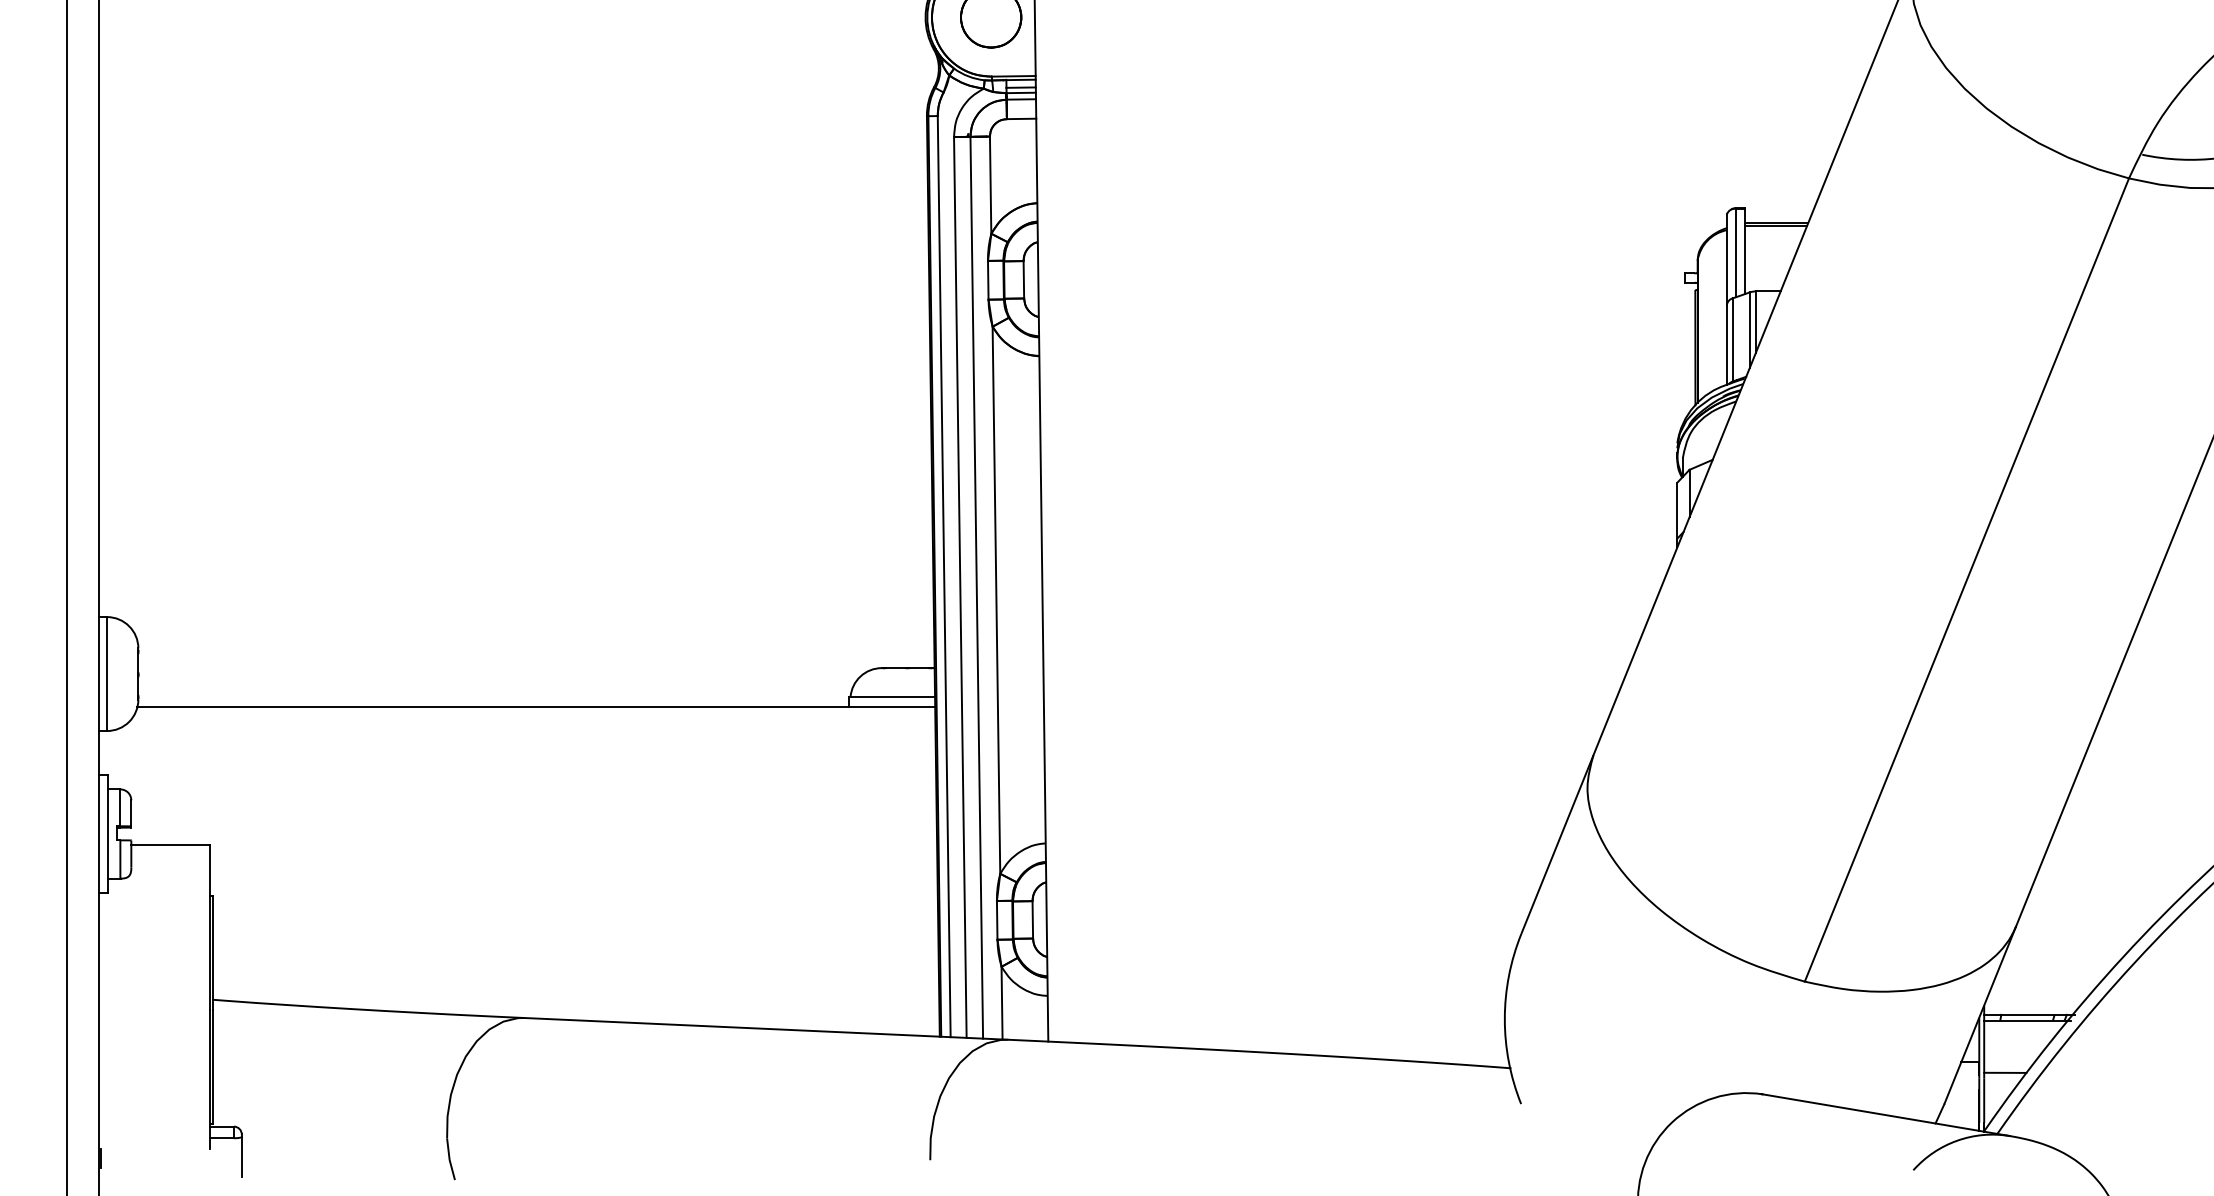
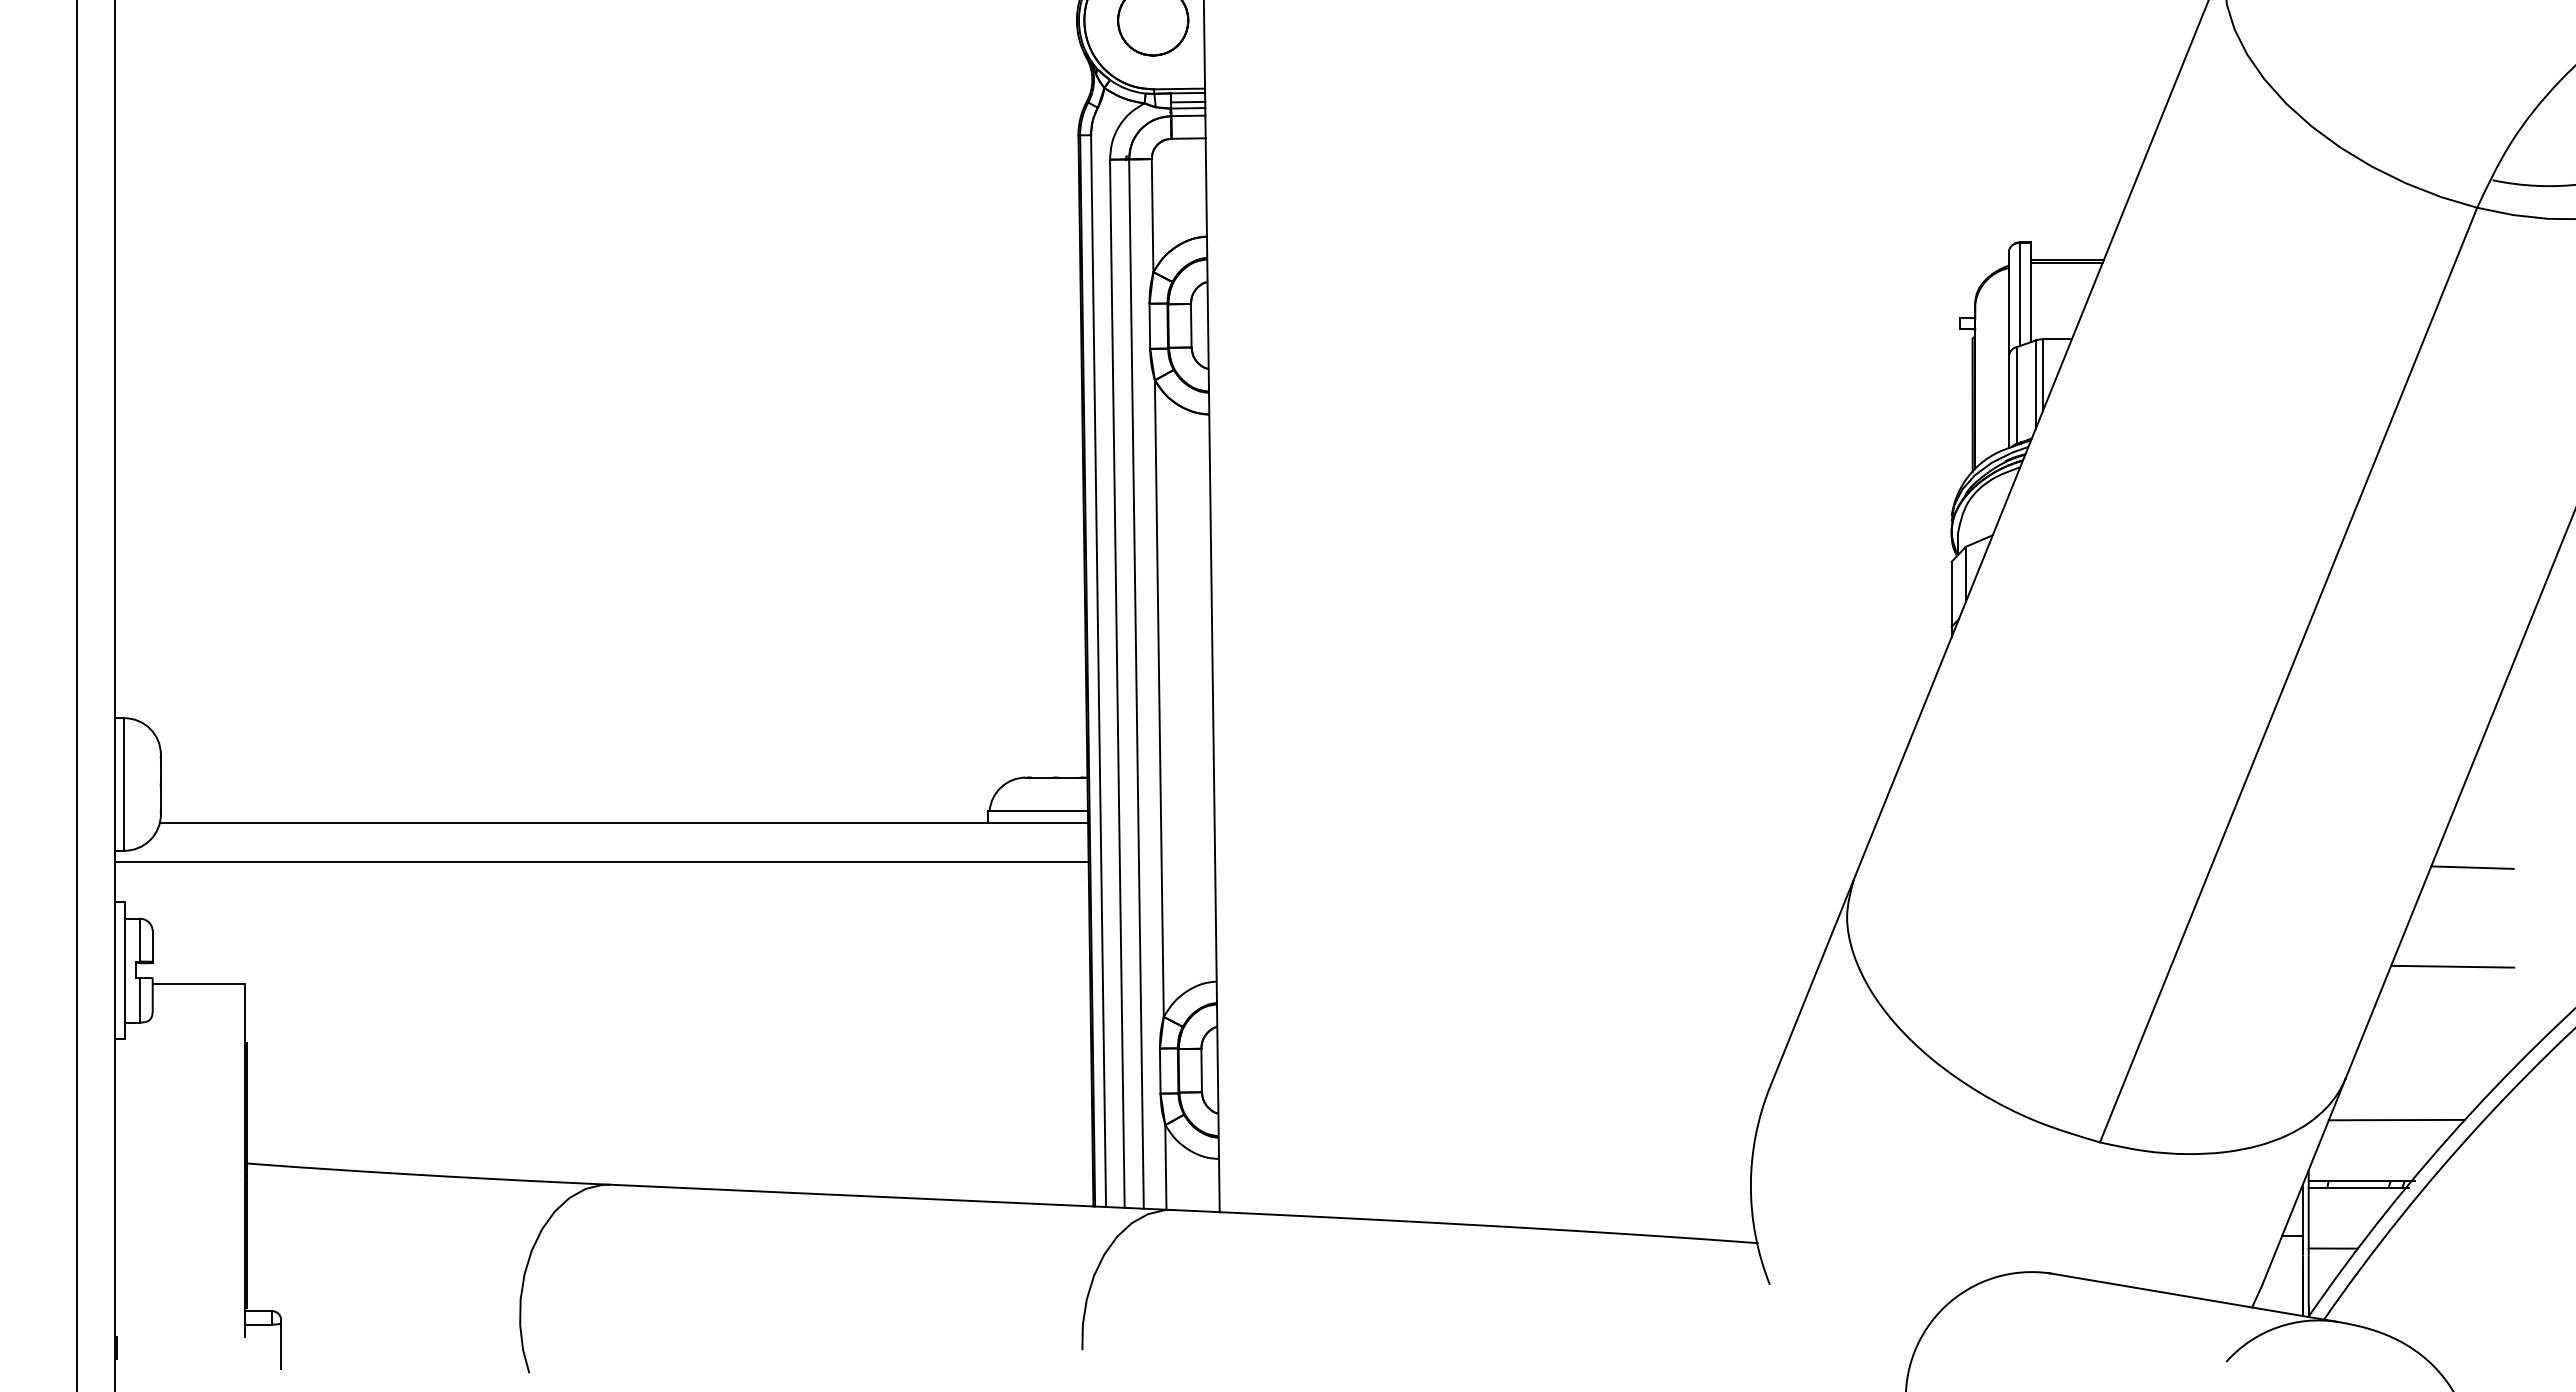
line: (517, 740) -> (601, 861), added
line: (2124, 745) -> (2472, 867), added
line: (2107, 830) -> (2452, 966), added
line: (2059, 961) -> (2396, 1119), added

